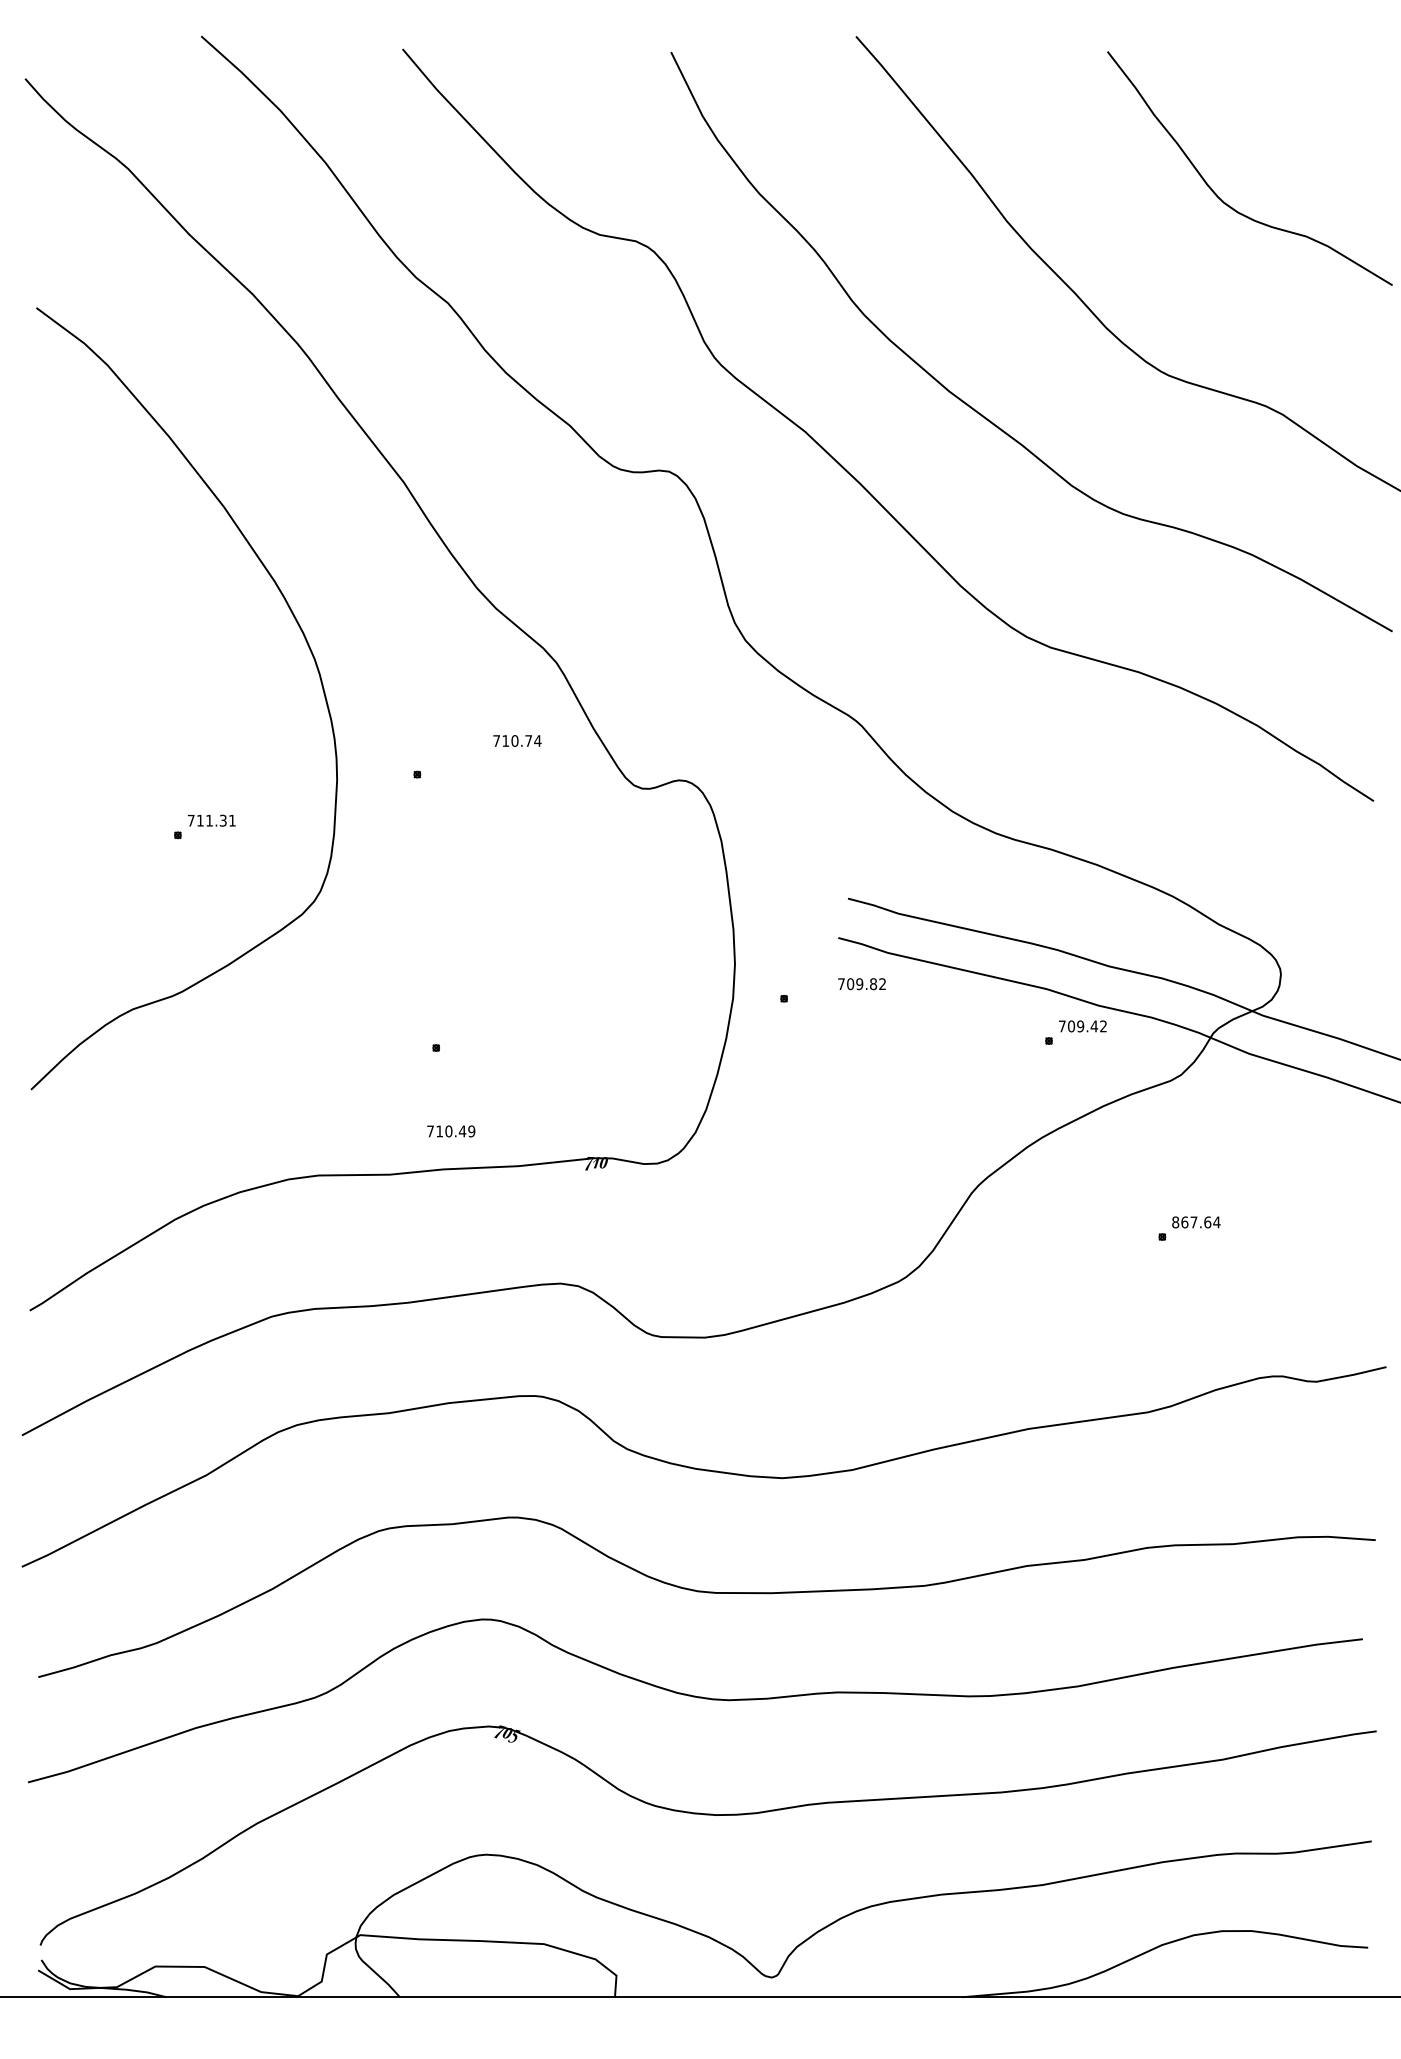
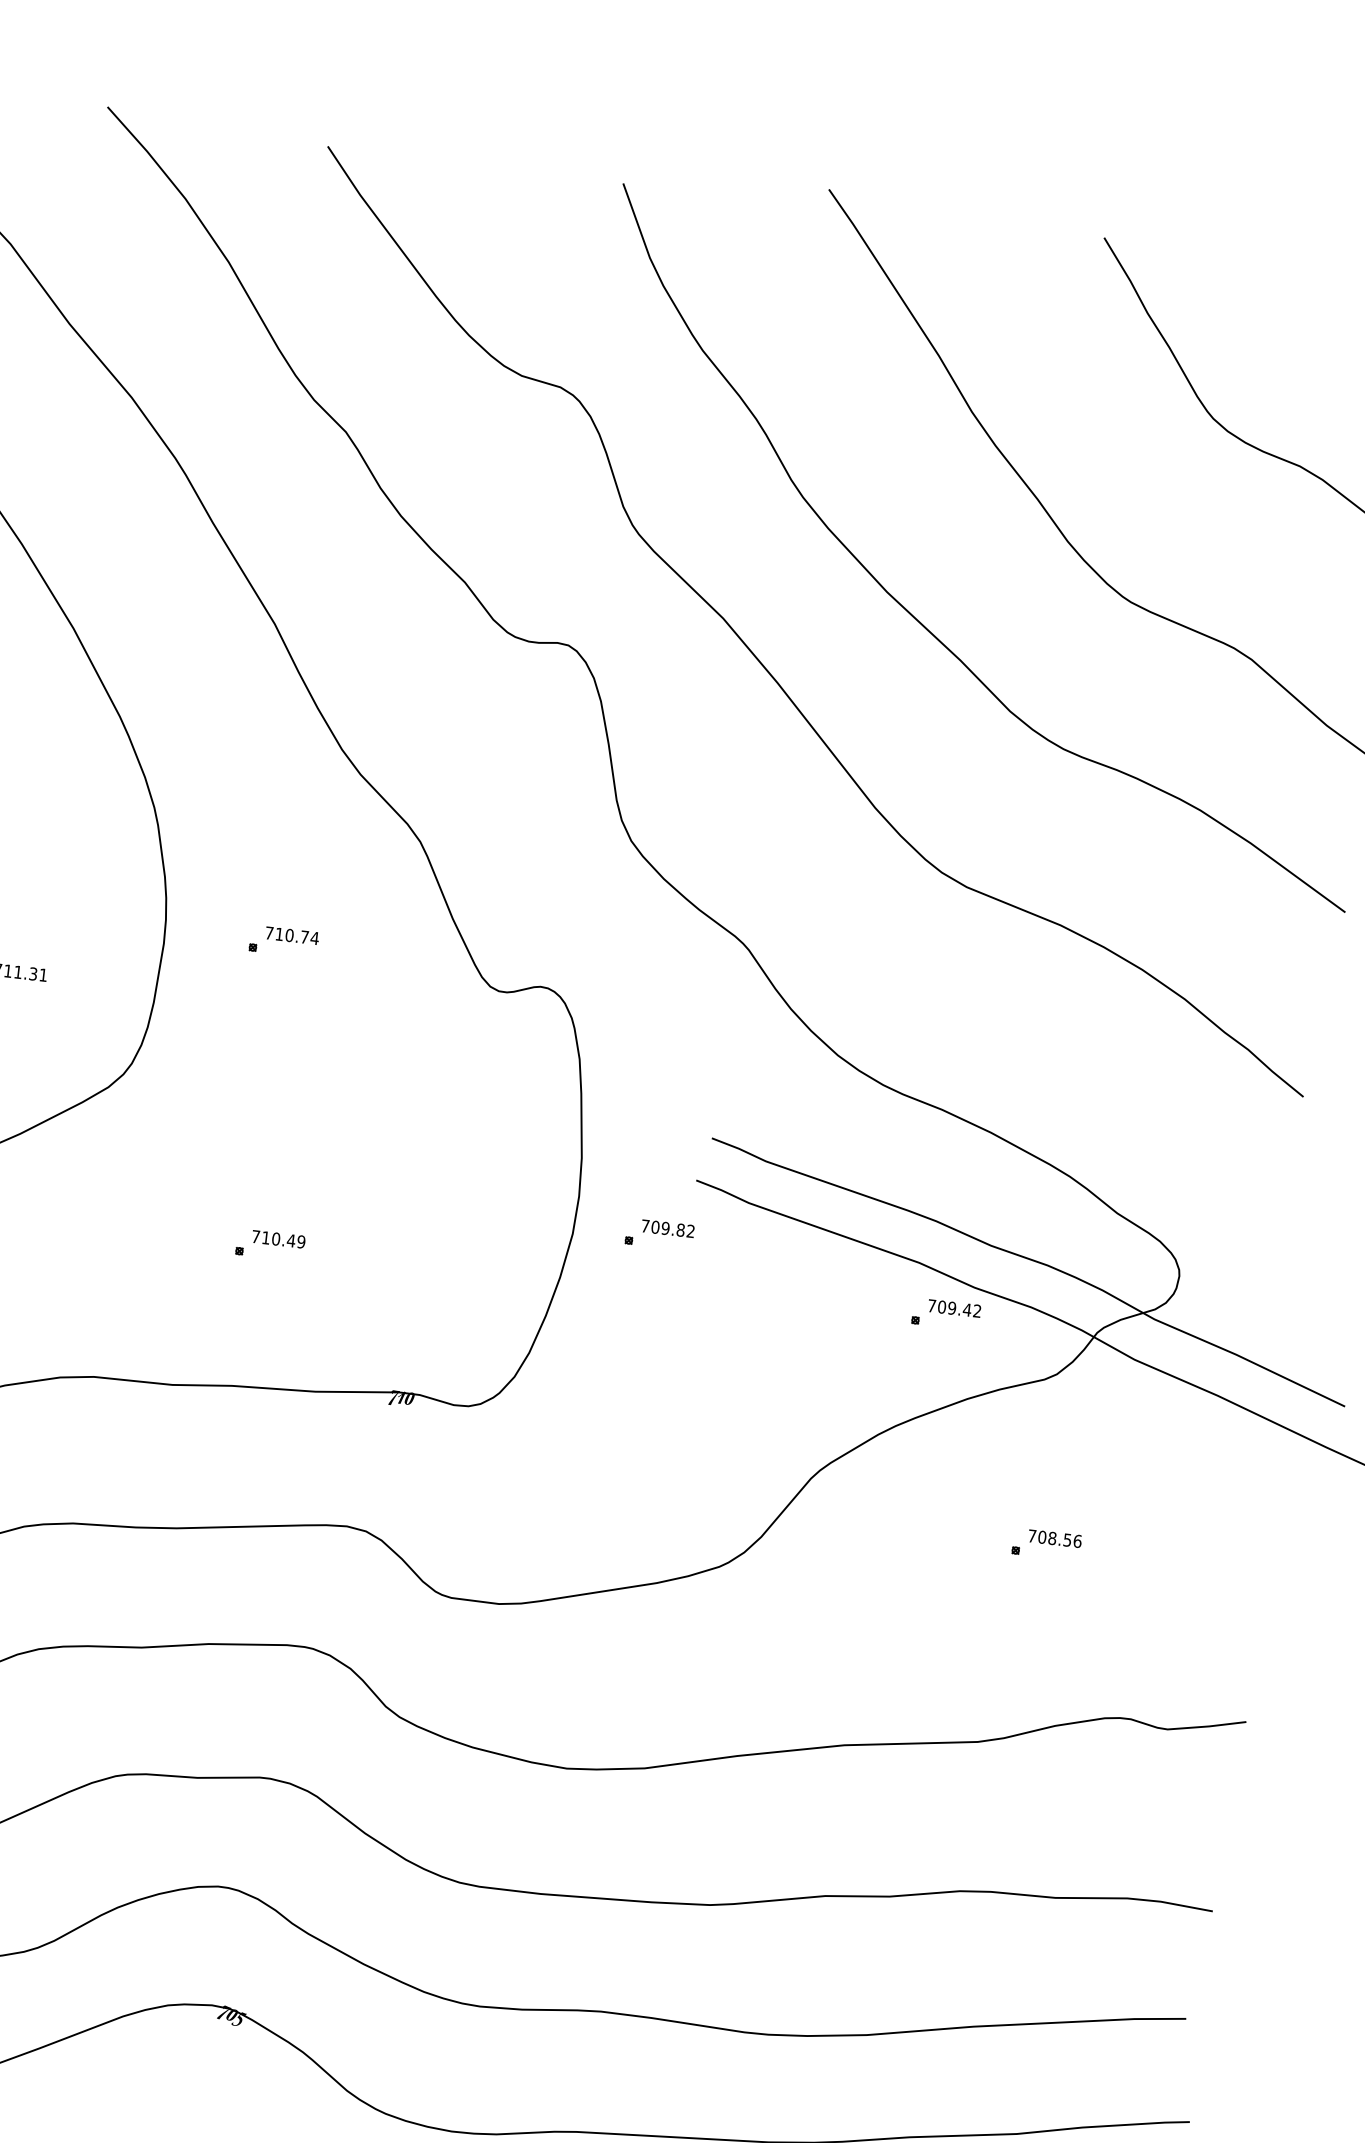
text: (517, 740) -> (292, 935), moved
text: (861, 984) -> (667, 1229), moved
text: (451, 1131) -> (279, 1239), moved
text: (1196, 1222) -> (1055, 1538), 867.64 -> 708.56

